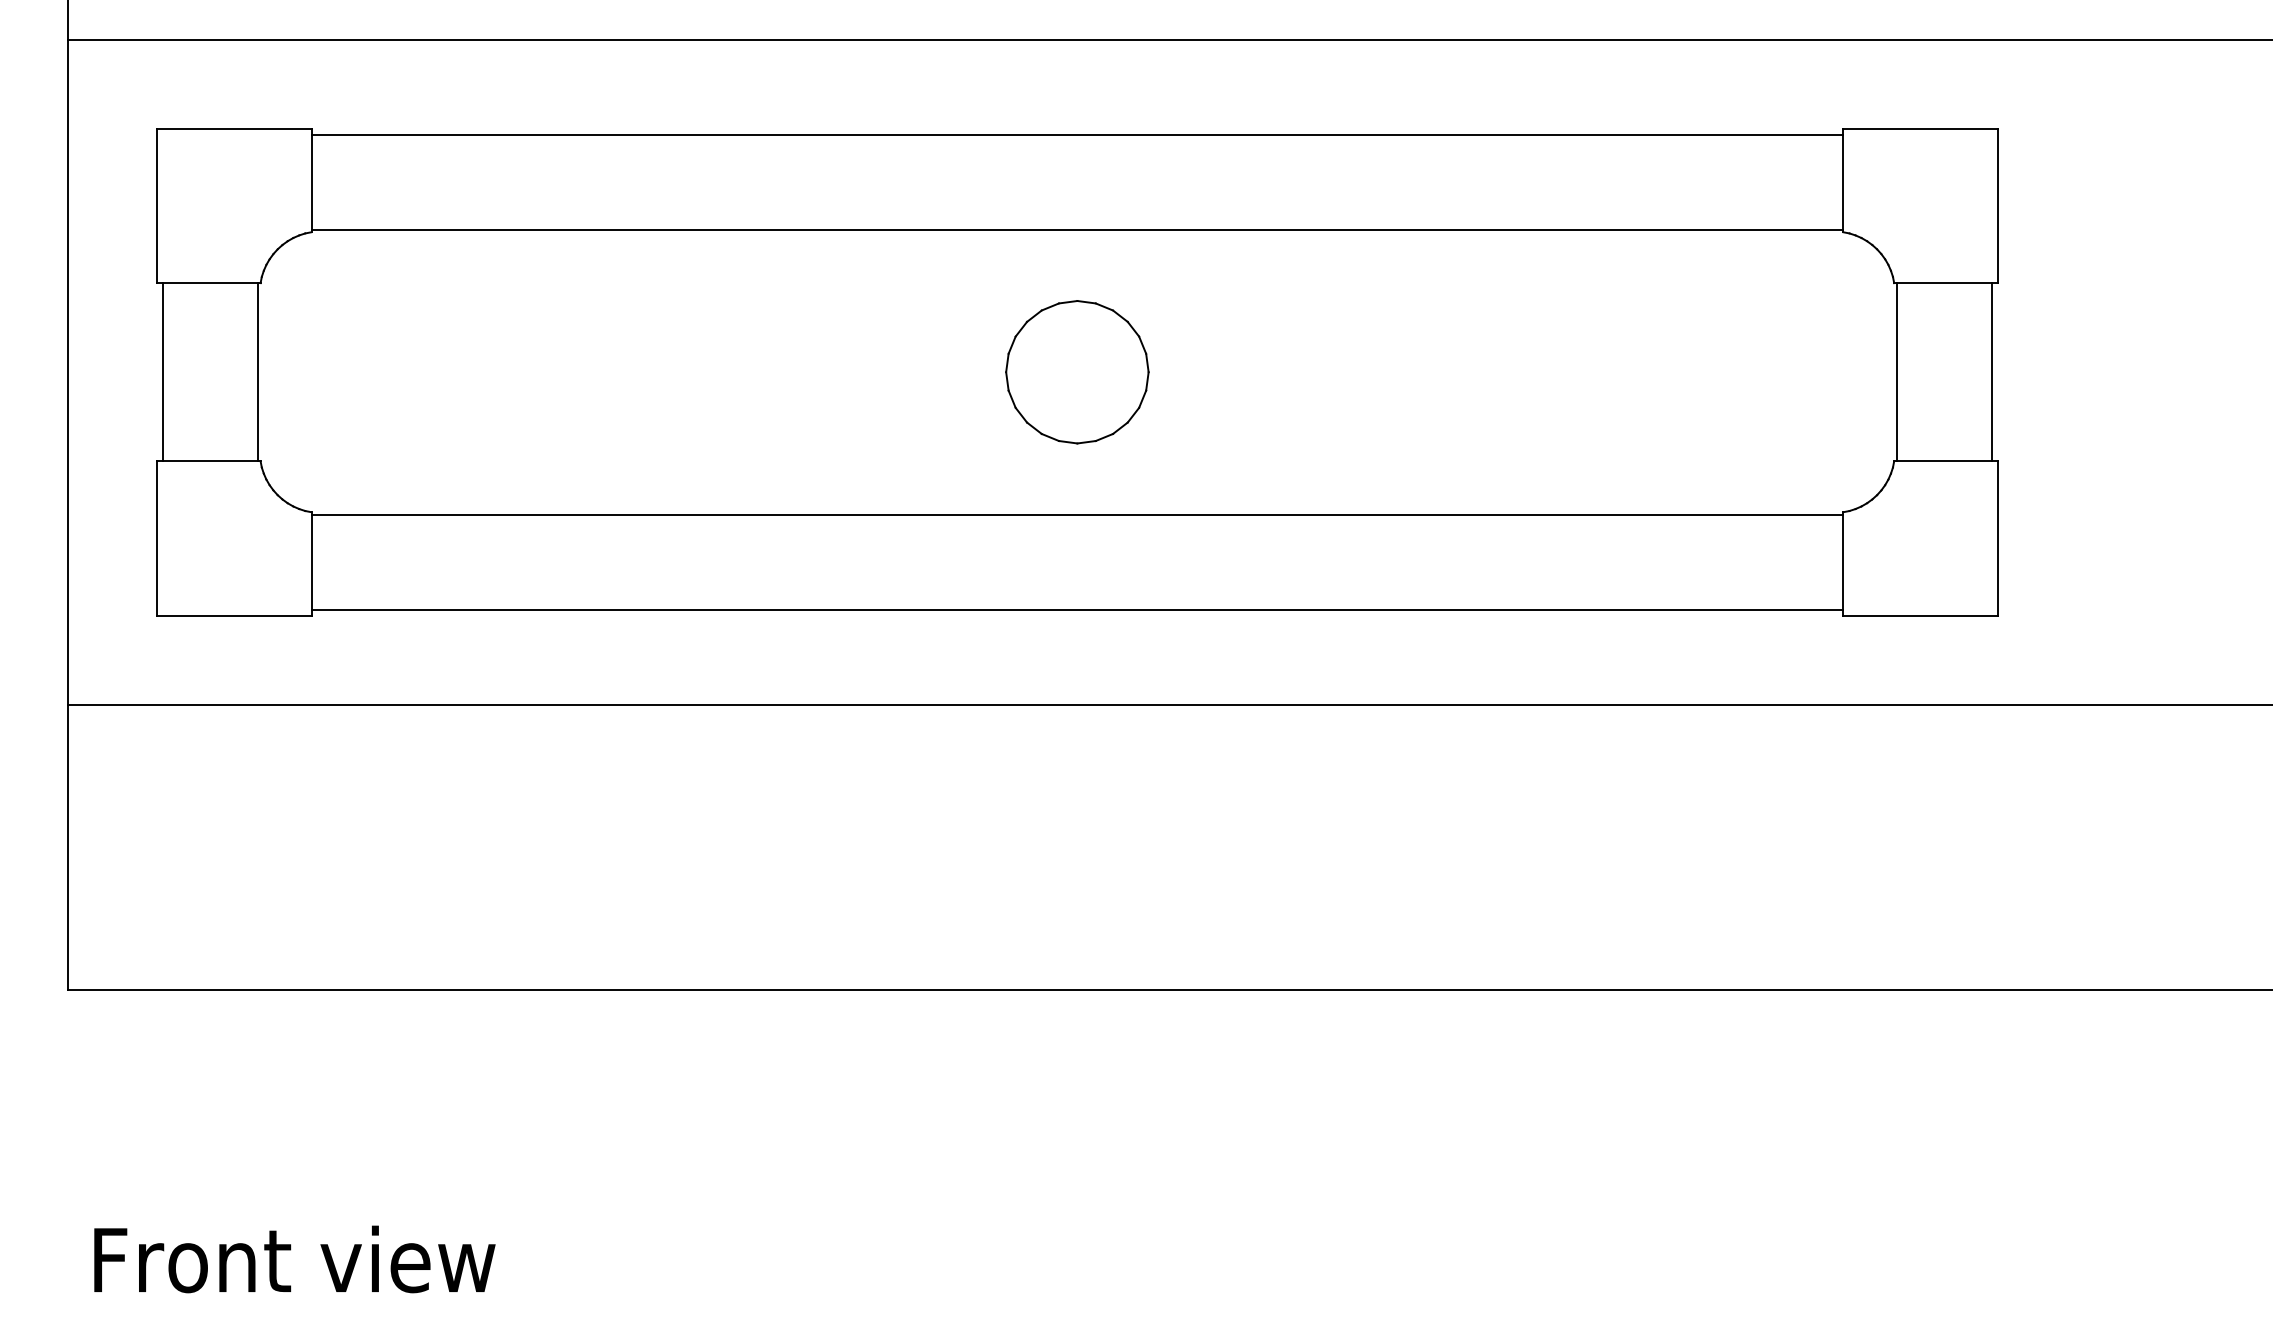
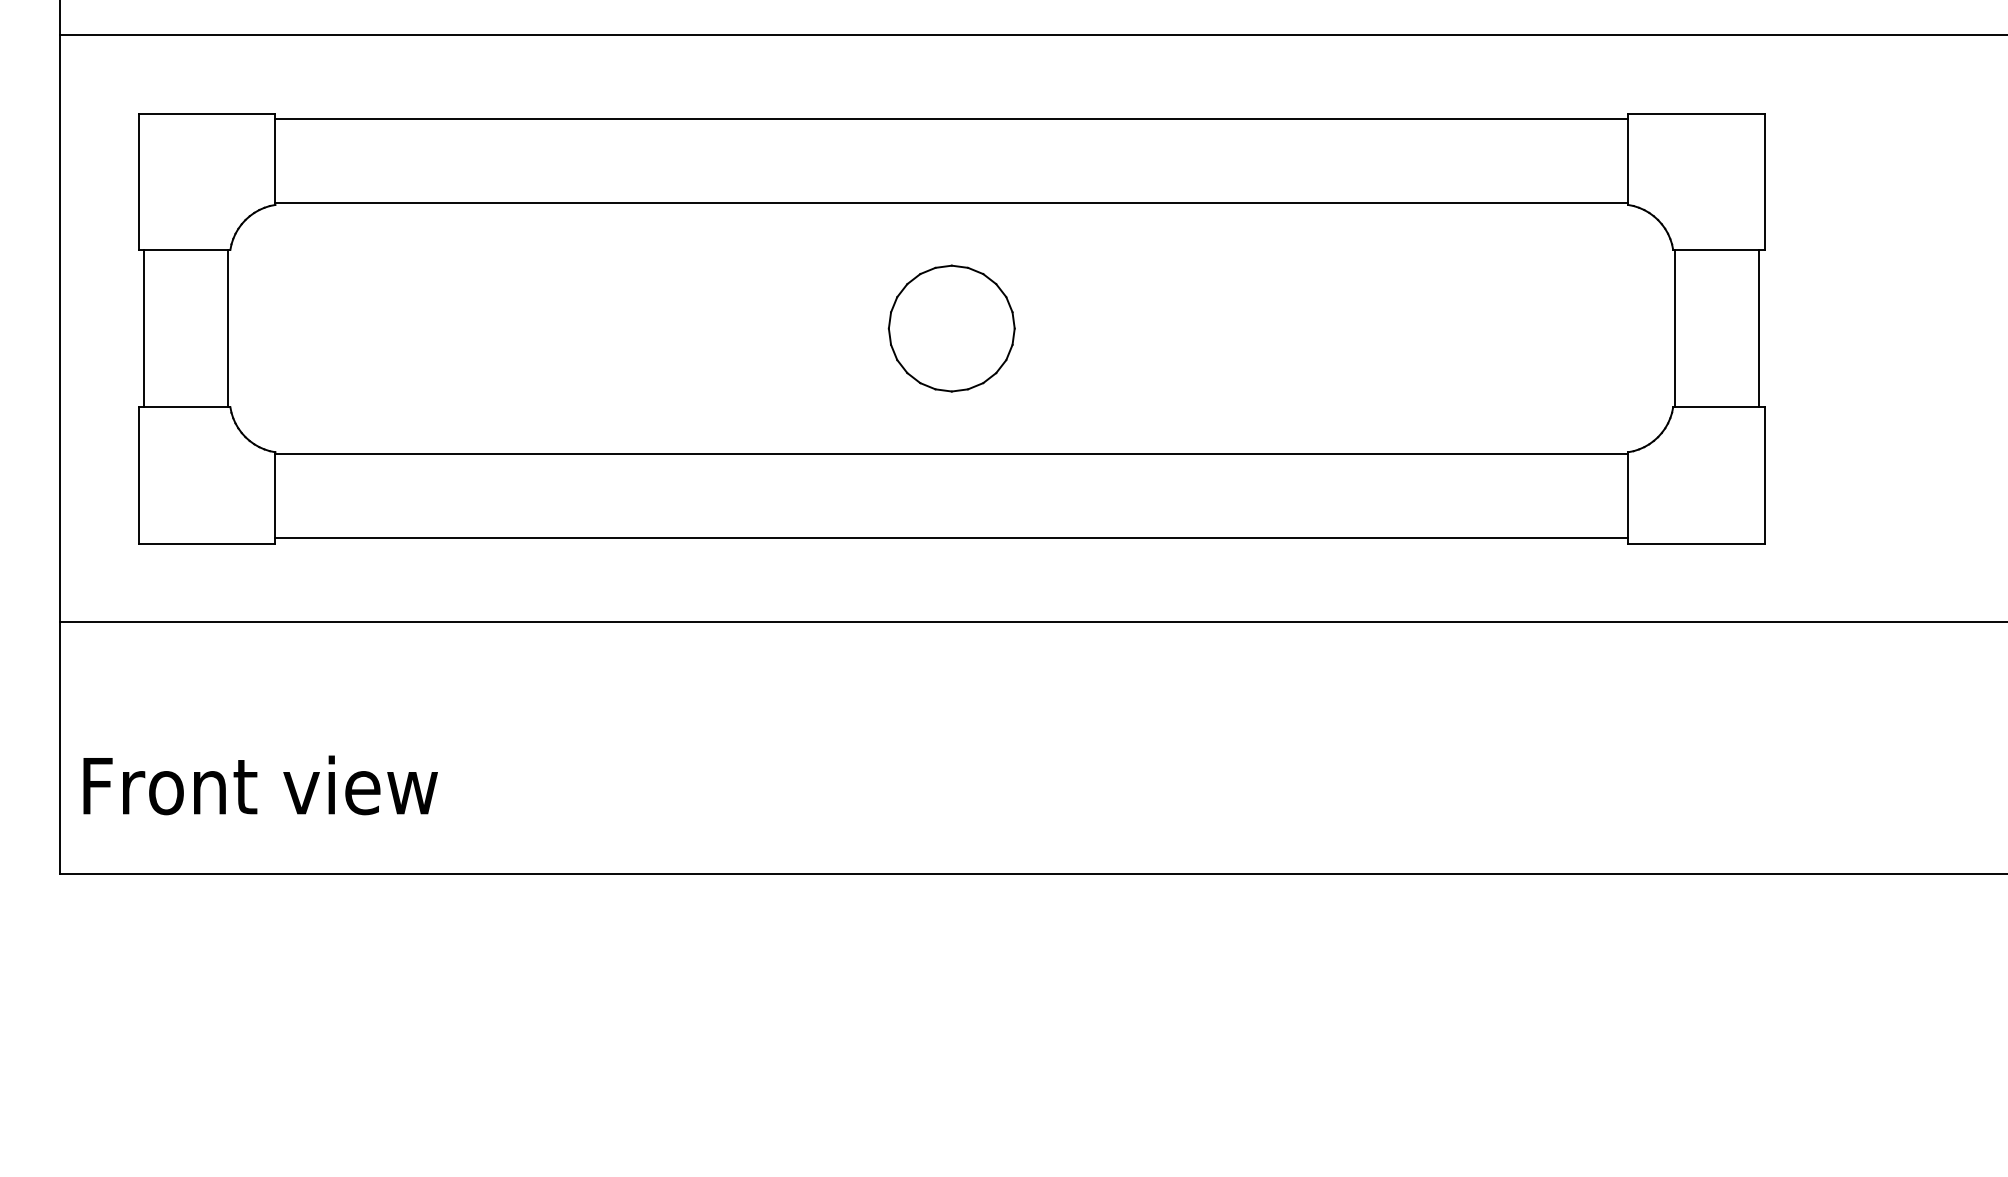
text: (294, 1259) -> (260, 785), moved

